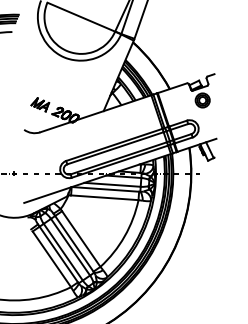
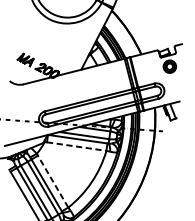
line: (104, 197) -> (76, 146), solid -> dashed
line: (81, 239) -> (53, 182), solid -> dashed

